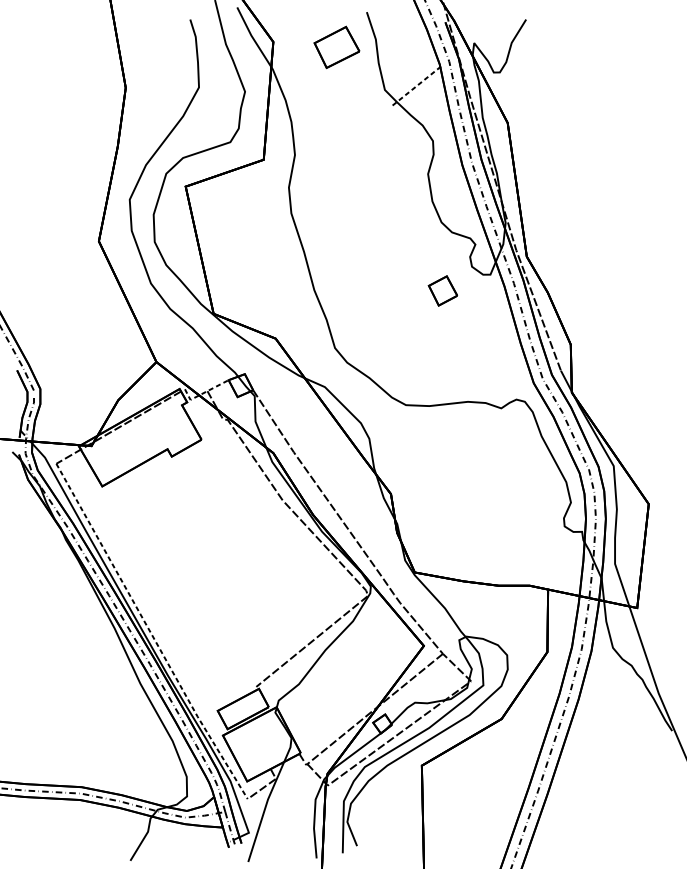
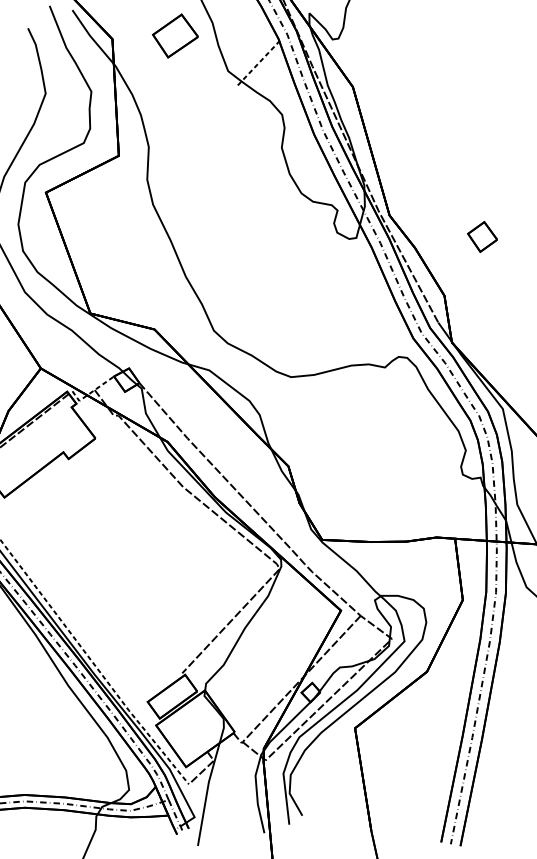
part: (442, 290) -> (481, 236), moved

